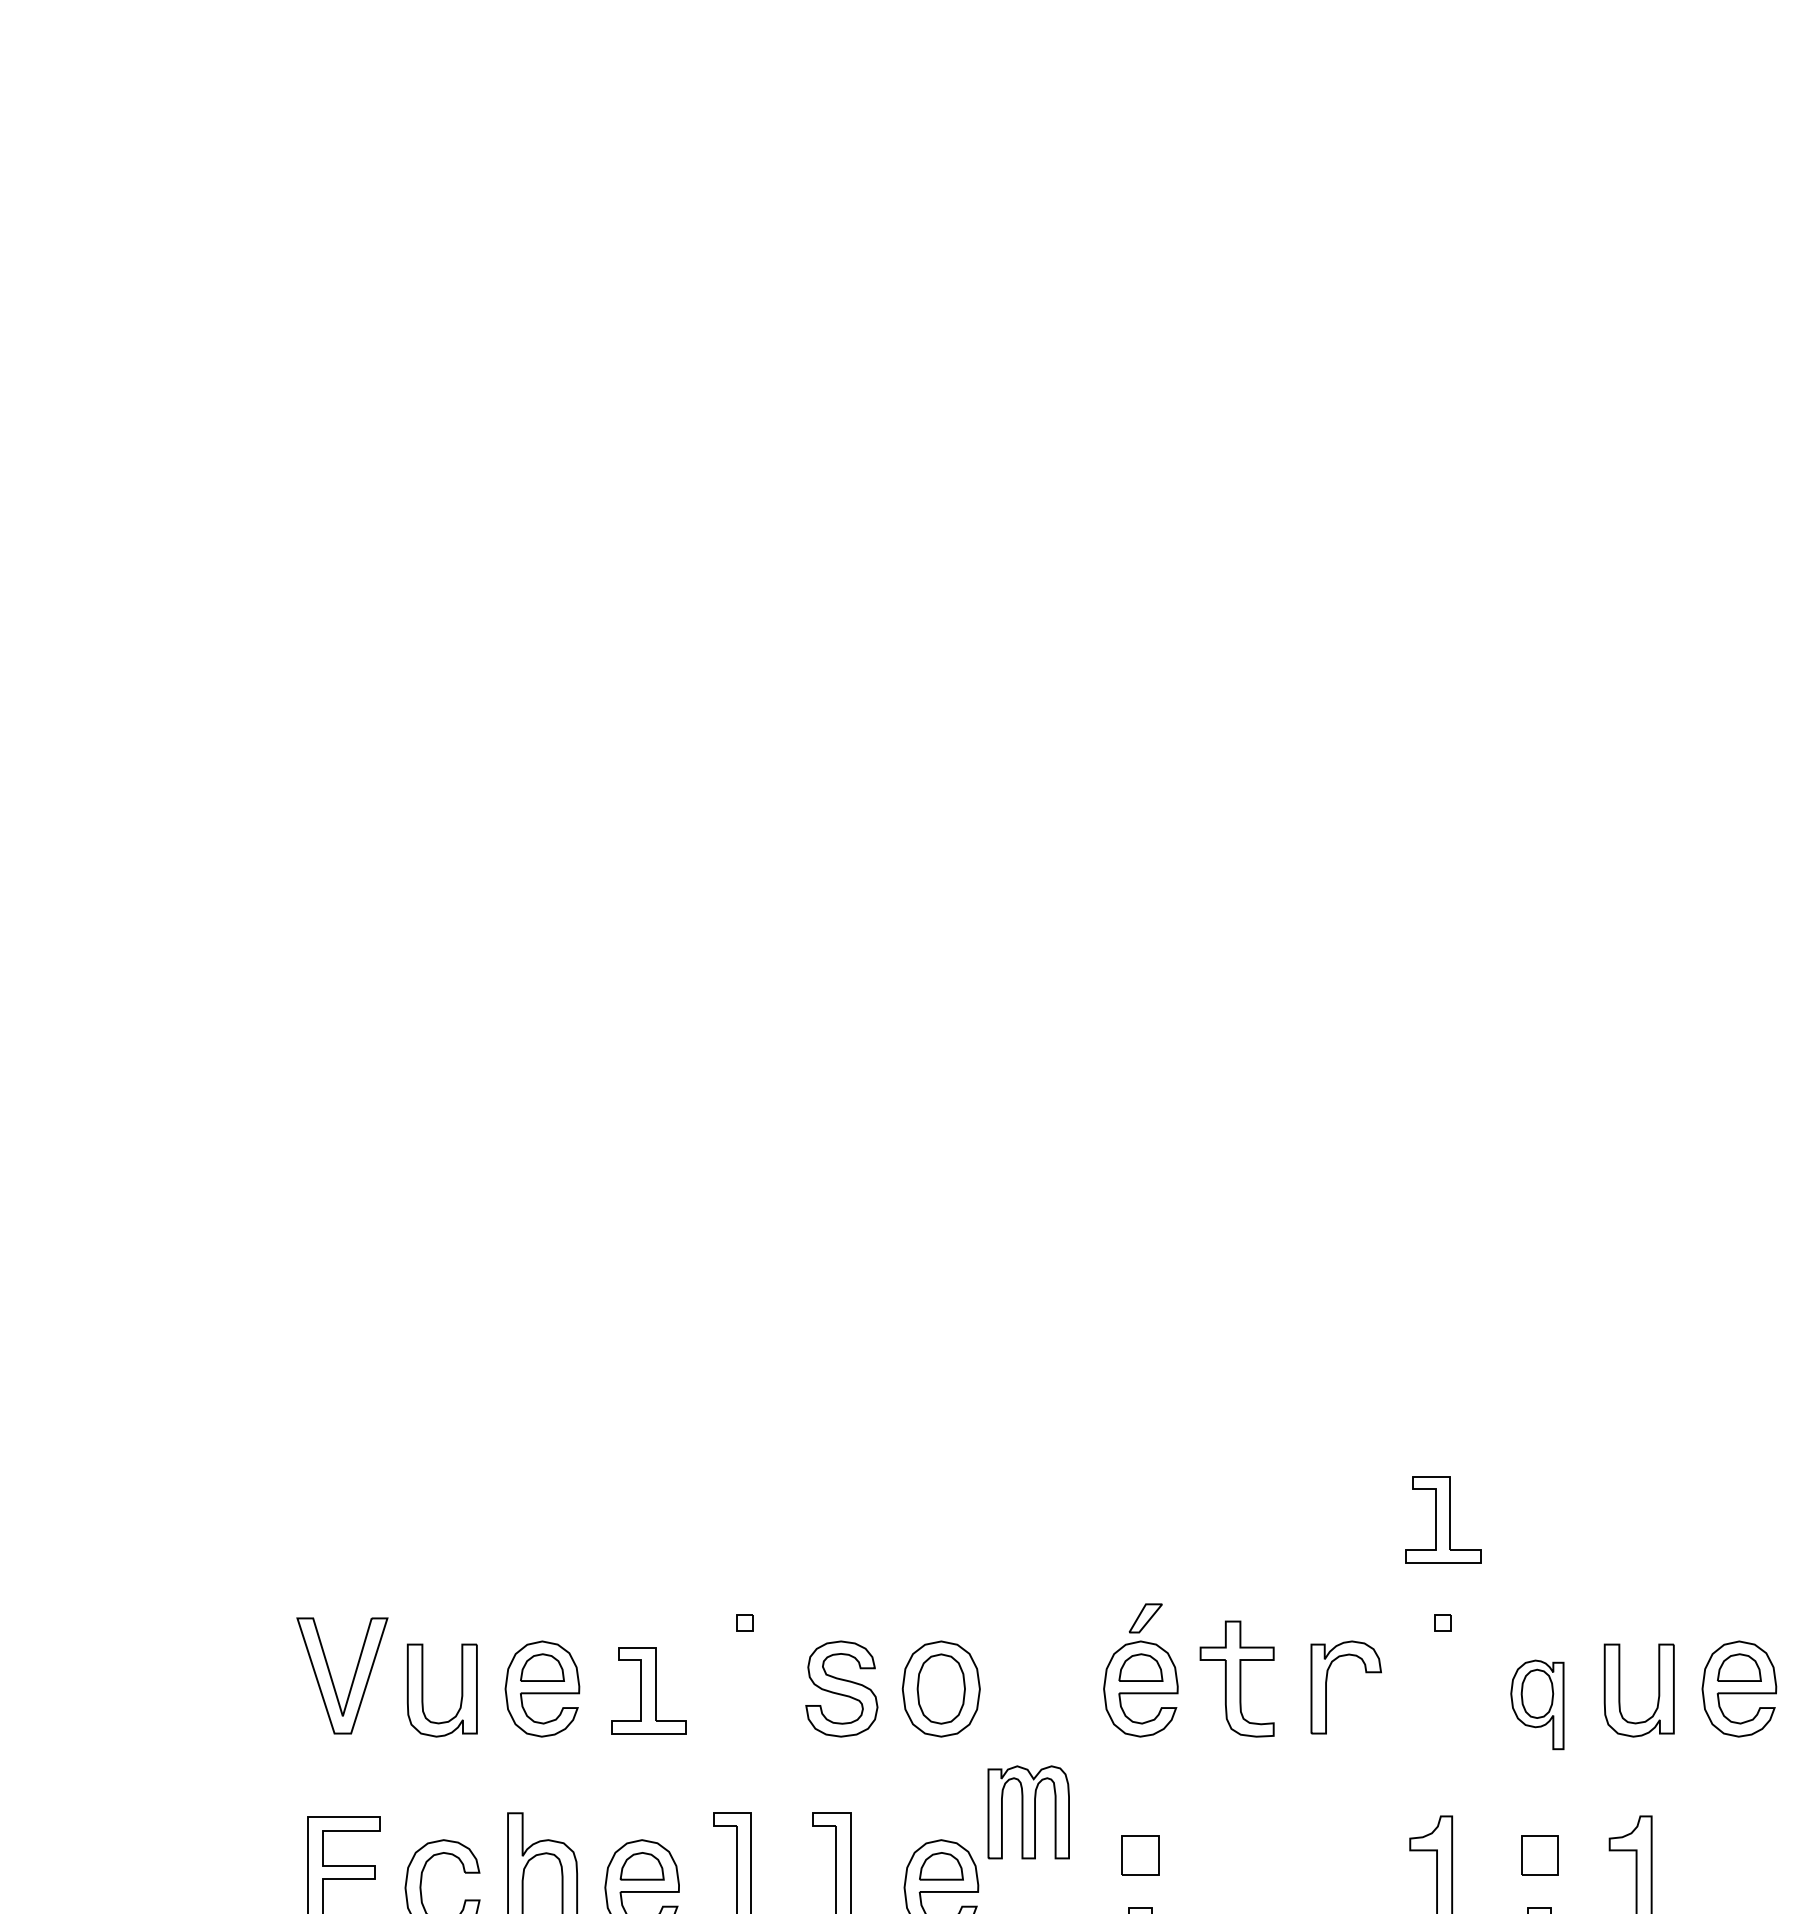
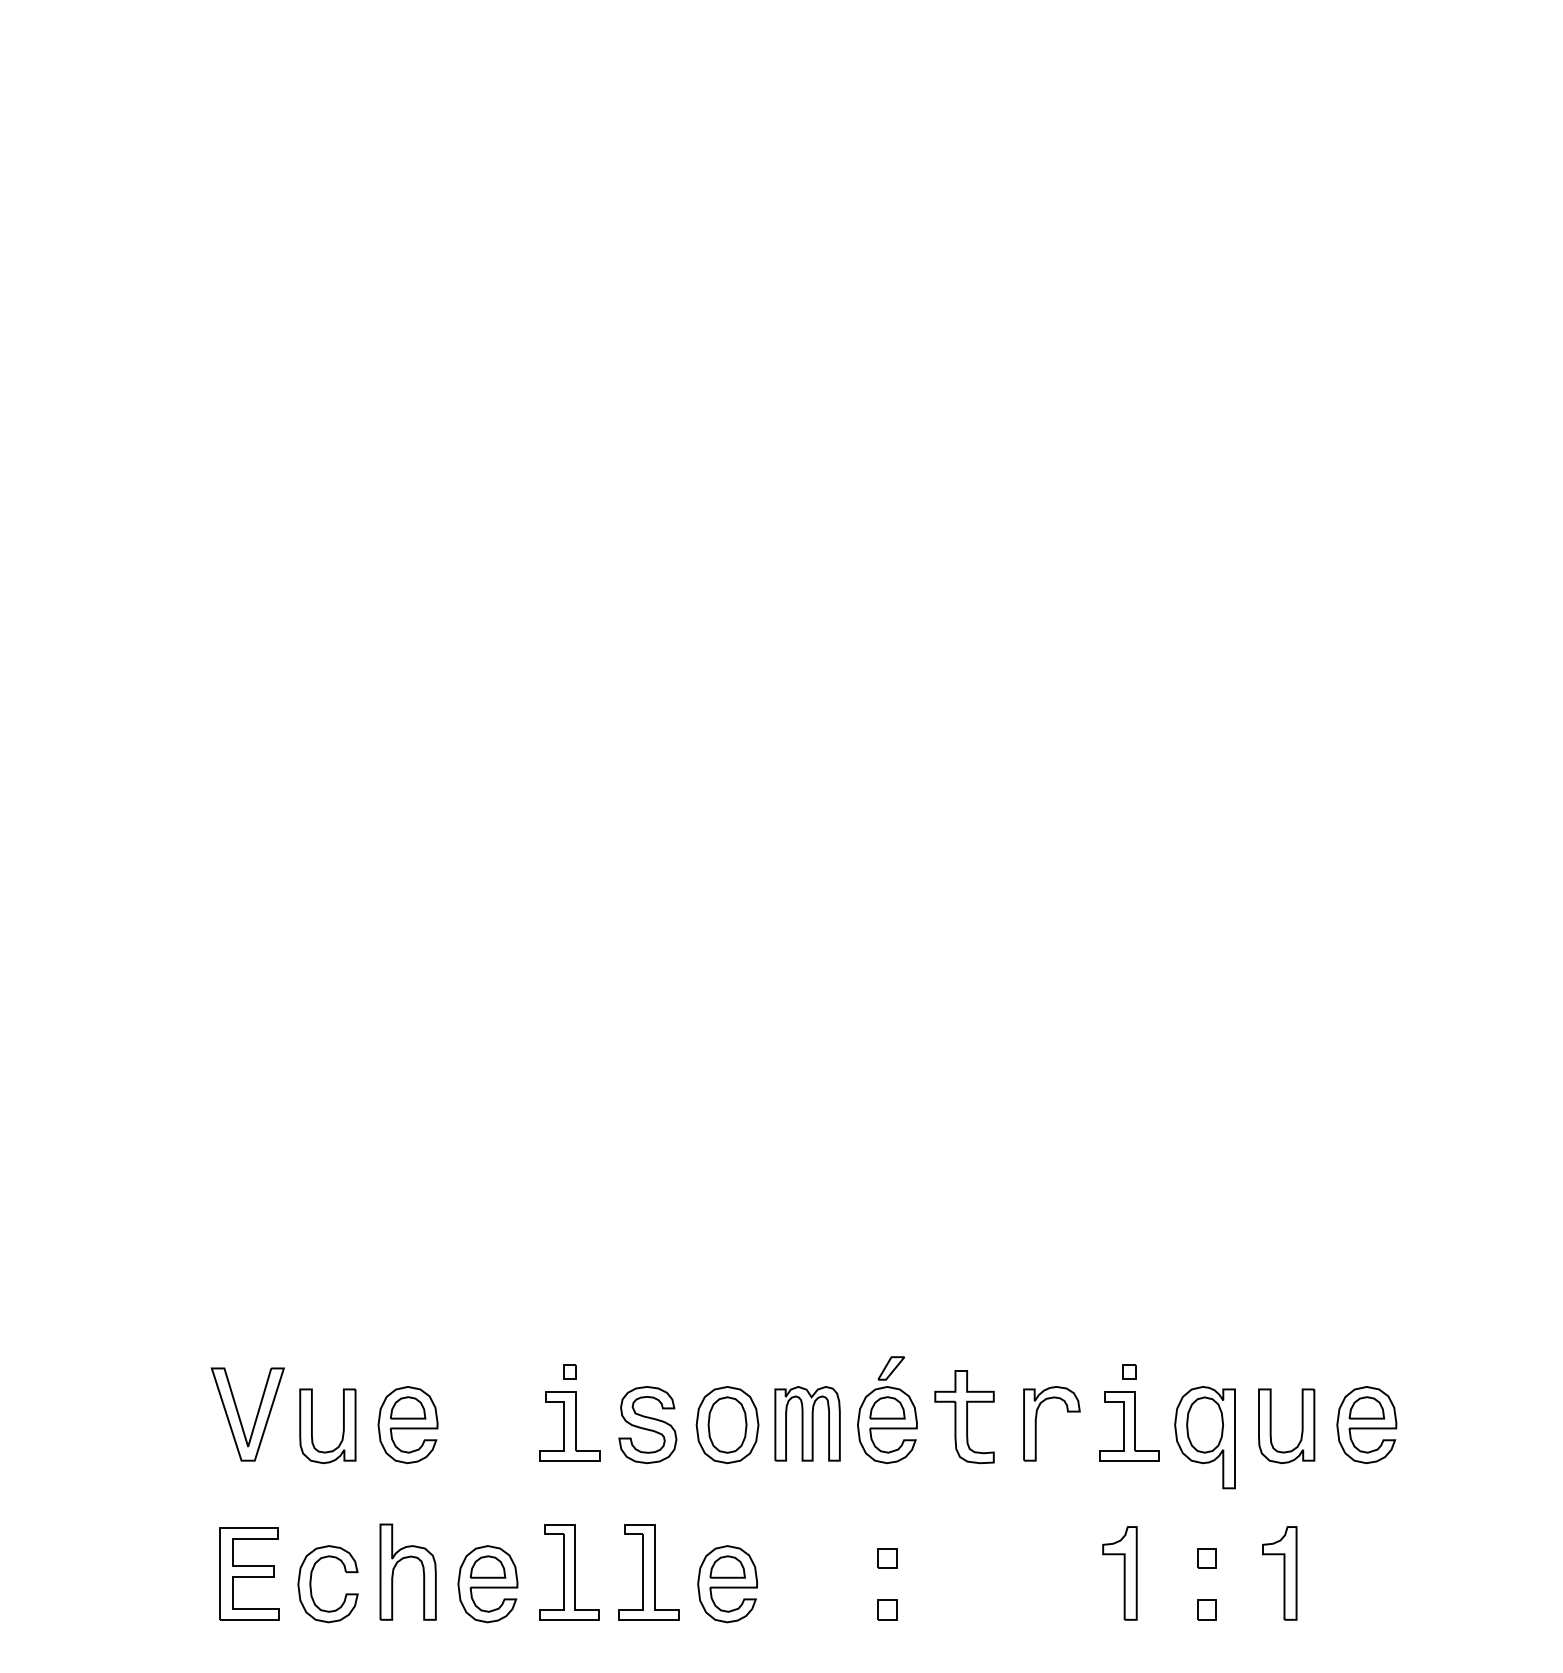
part: (1443, 1519) -> (1129, 1426), moved
part: (647, 1690) -> (569, 1426), moved
part: (1536, 1704) -> (1204, 1437), size x1.43
part: (1028, 1811) -> (807, 1423), moved
part: (1140, 1855) -> (887, 1558), size x0.62
part: (1539, 1855) -> (1206, 1558), size x0.62

